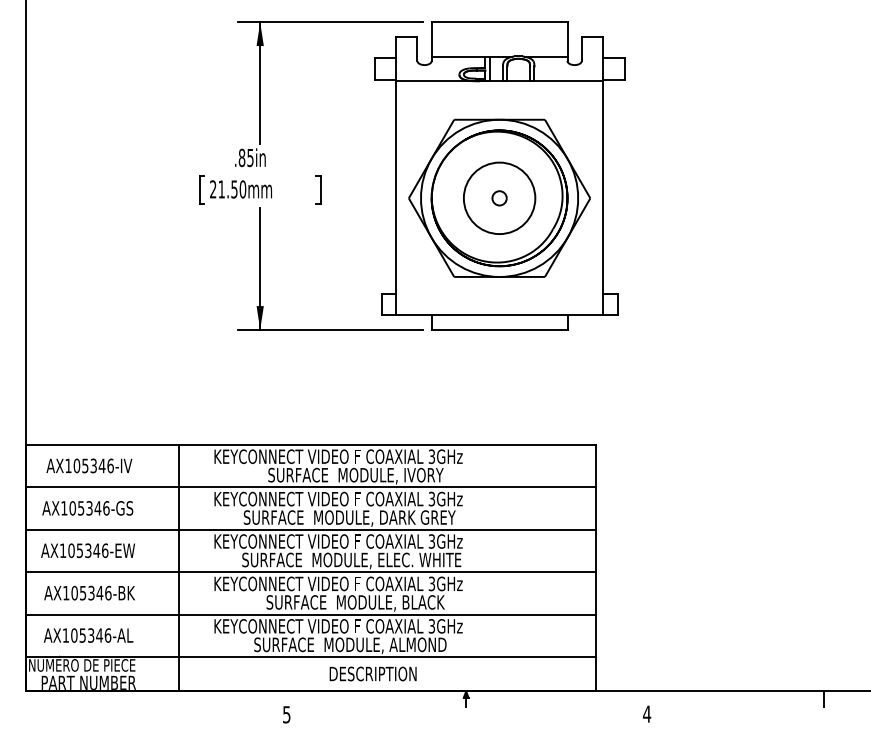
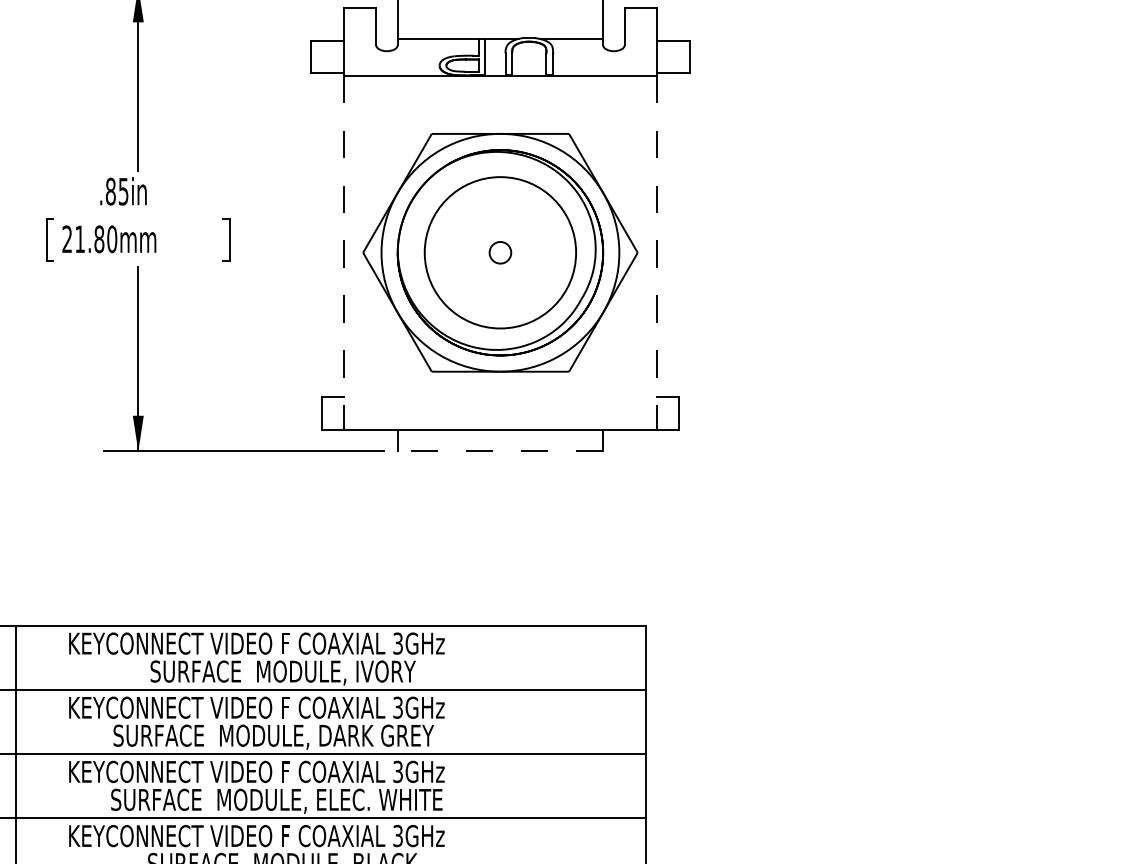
text: (234, 189) -> (99, 239), 21.50mm -> 21.80mm
line: (395, 198) -> (342, 253), solid -> dashed
circle: (499, 198) -> (500, 253), size x1.4
line: (603, 198) -> (657, 253), solid -> dashed
line: (499, 329) -> (500, 451), solid -> dashed

